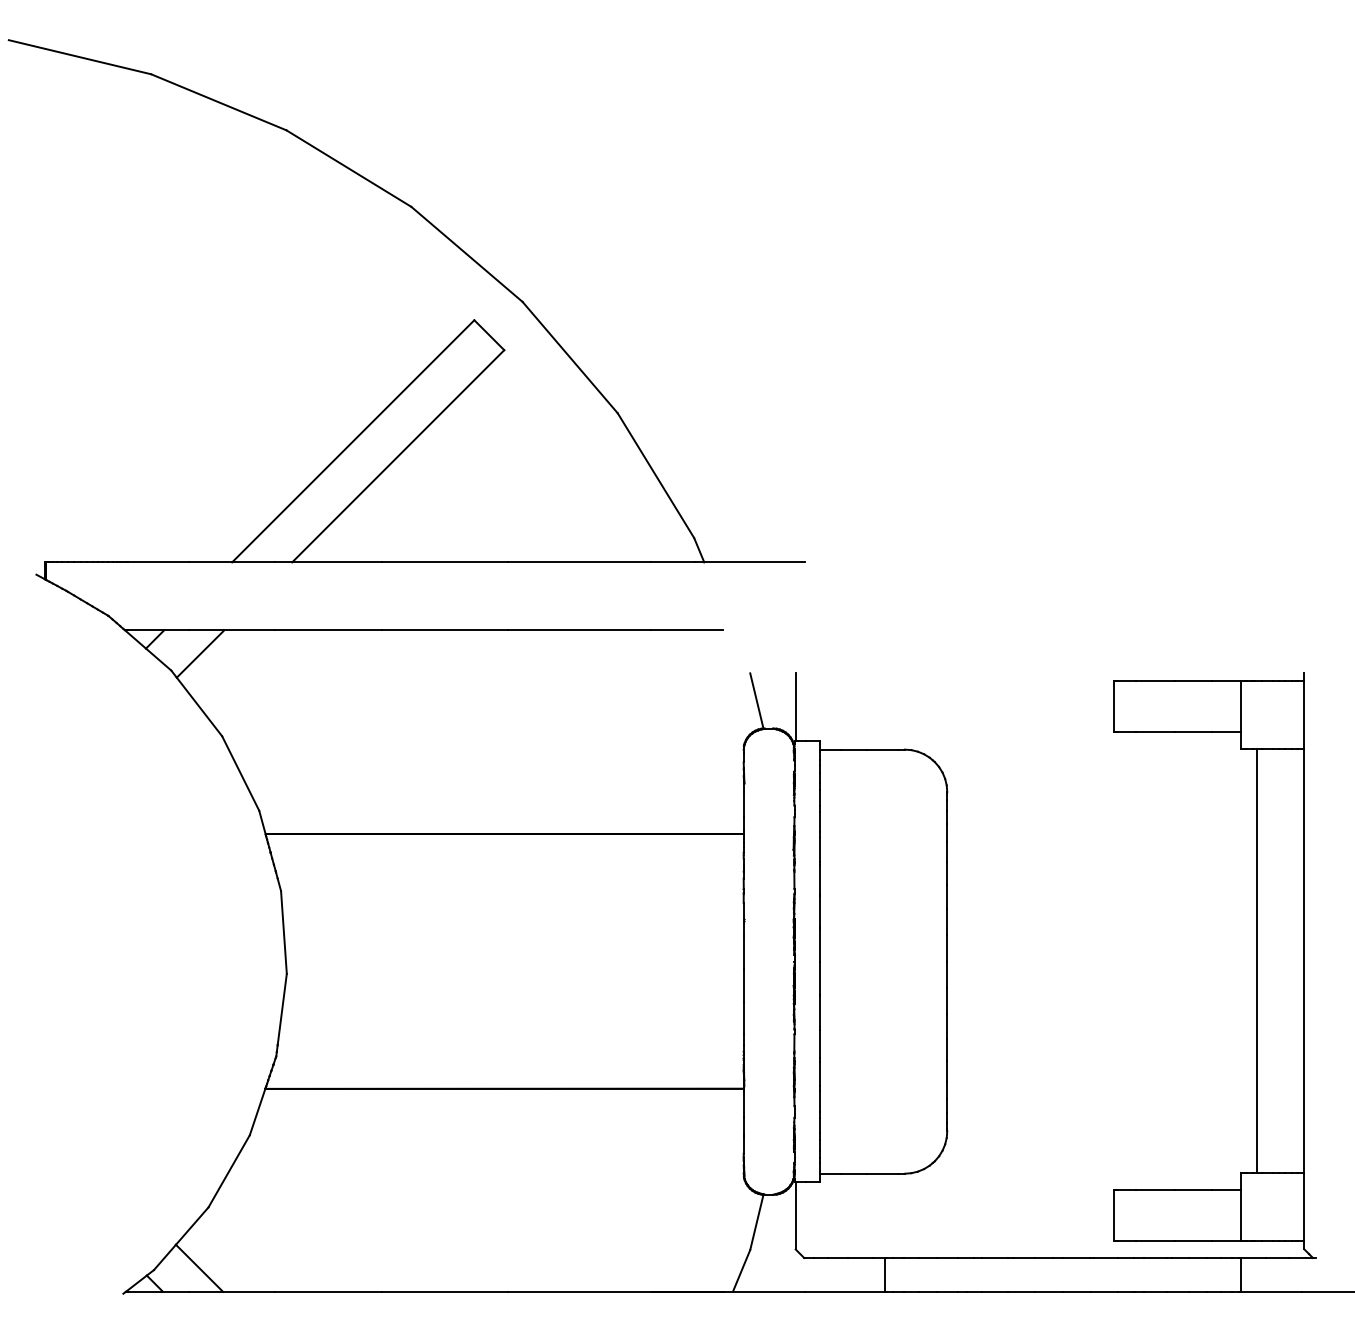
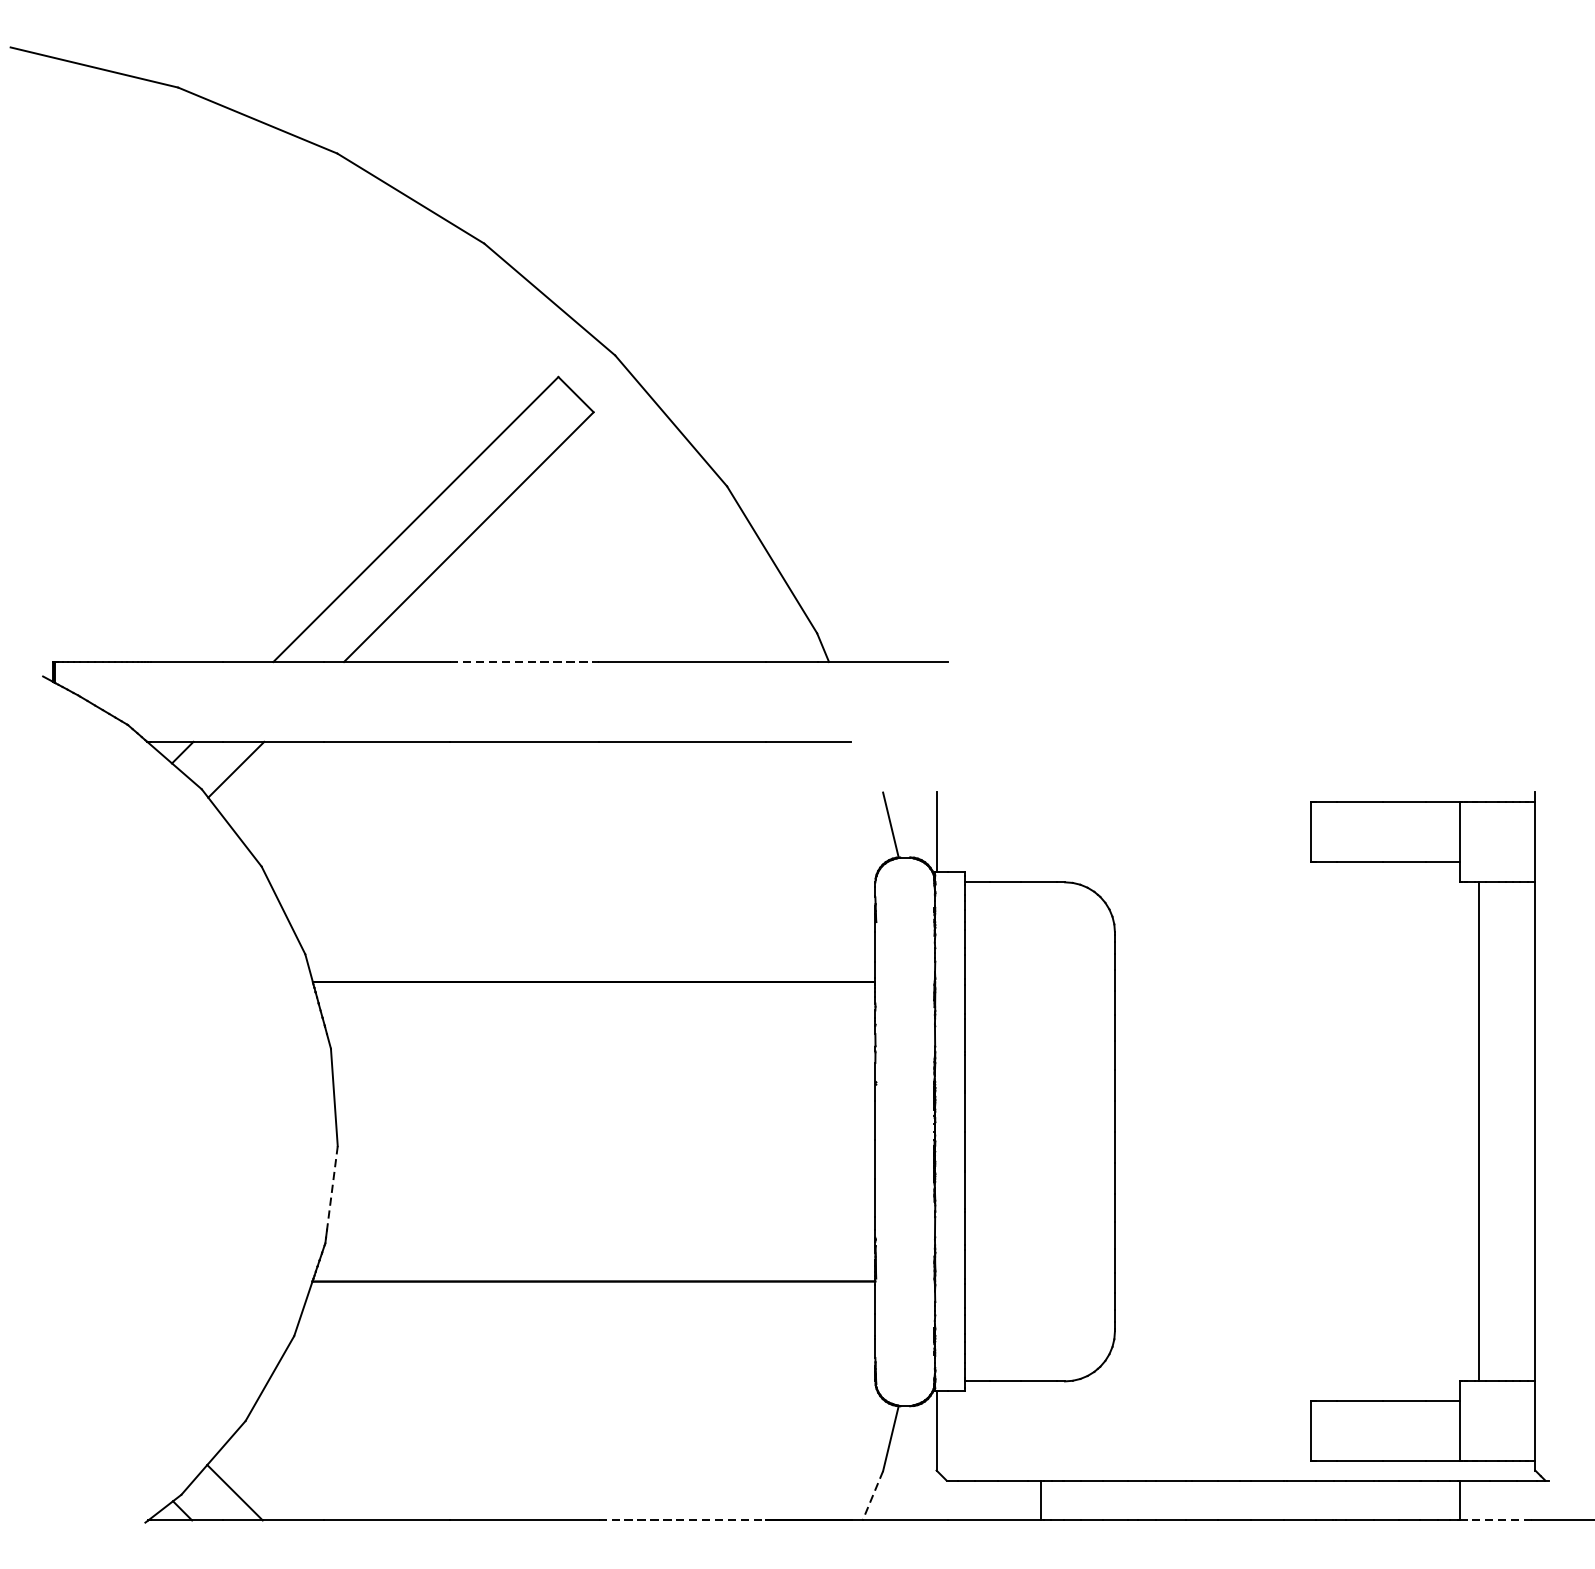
line: (445, 562) -> (524, 662), solid -> dashed
line: (282, 1009) -> (332, 1188), solid -> dashed
line: (741, 1270) -> (872, 1495), solid -> dashed
line: (580, 1291) -> (683, 1520), solid -> dashed
line: (1271, 1291) -> (1496, 1520), solid -> dashed

